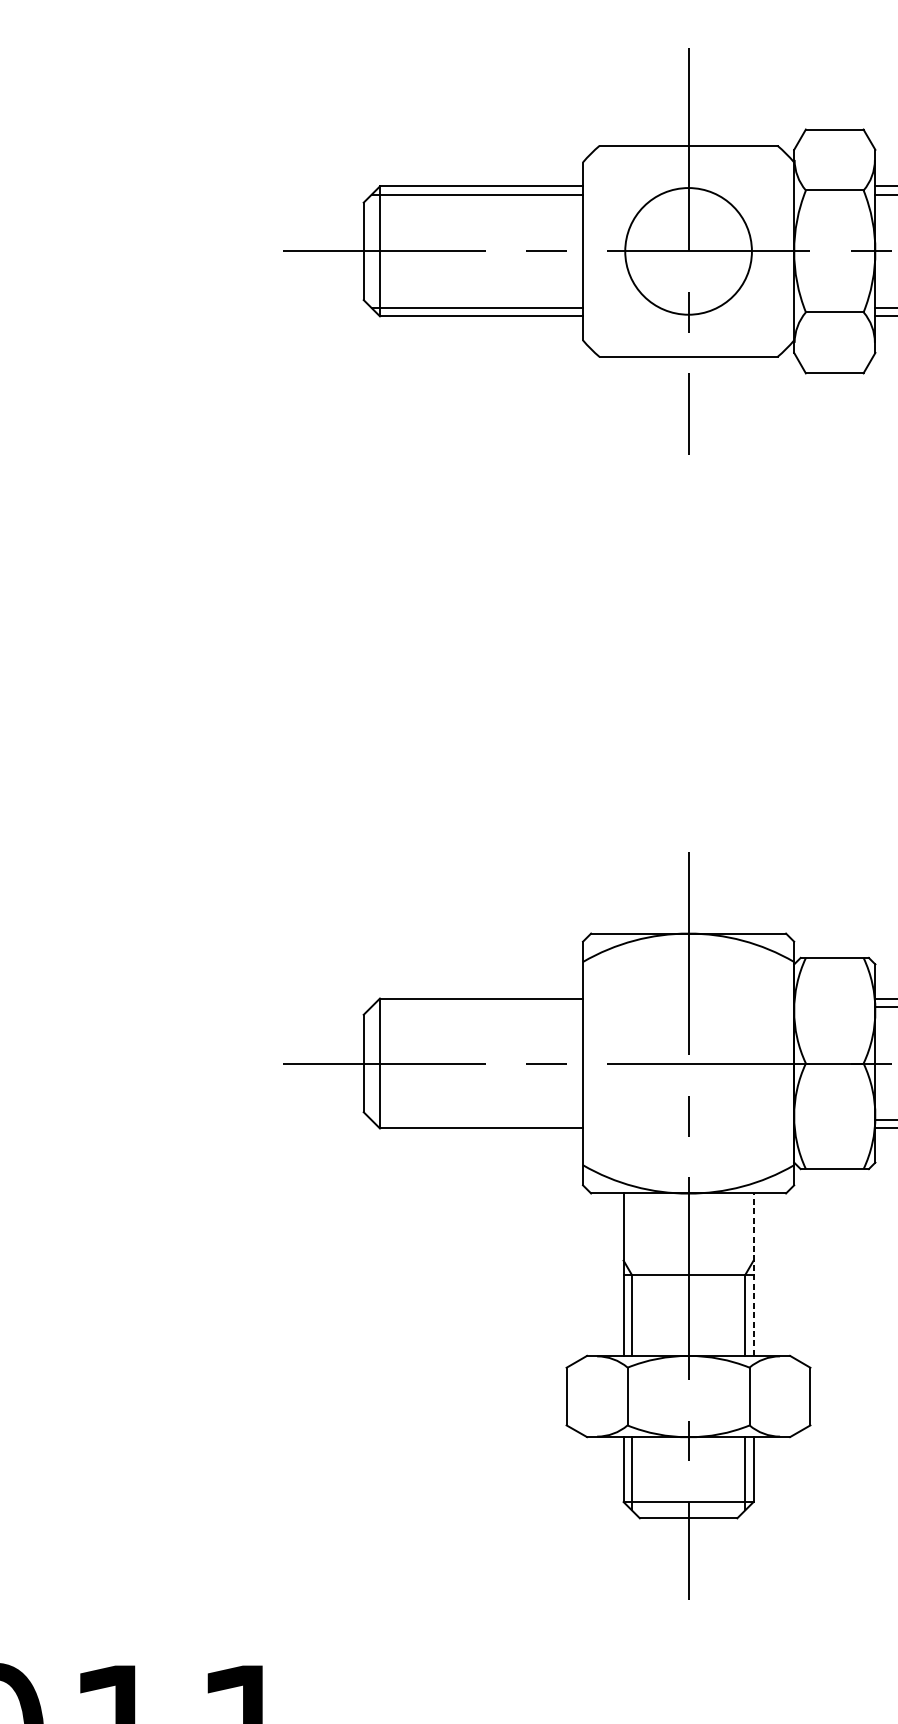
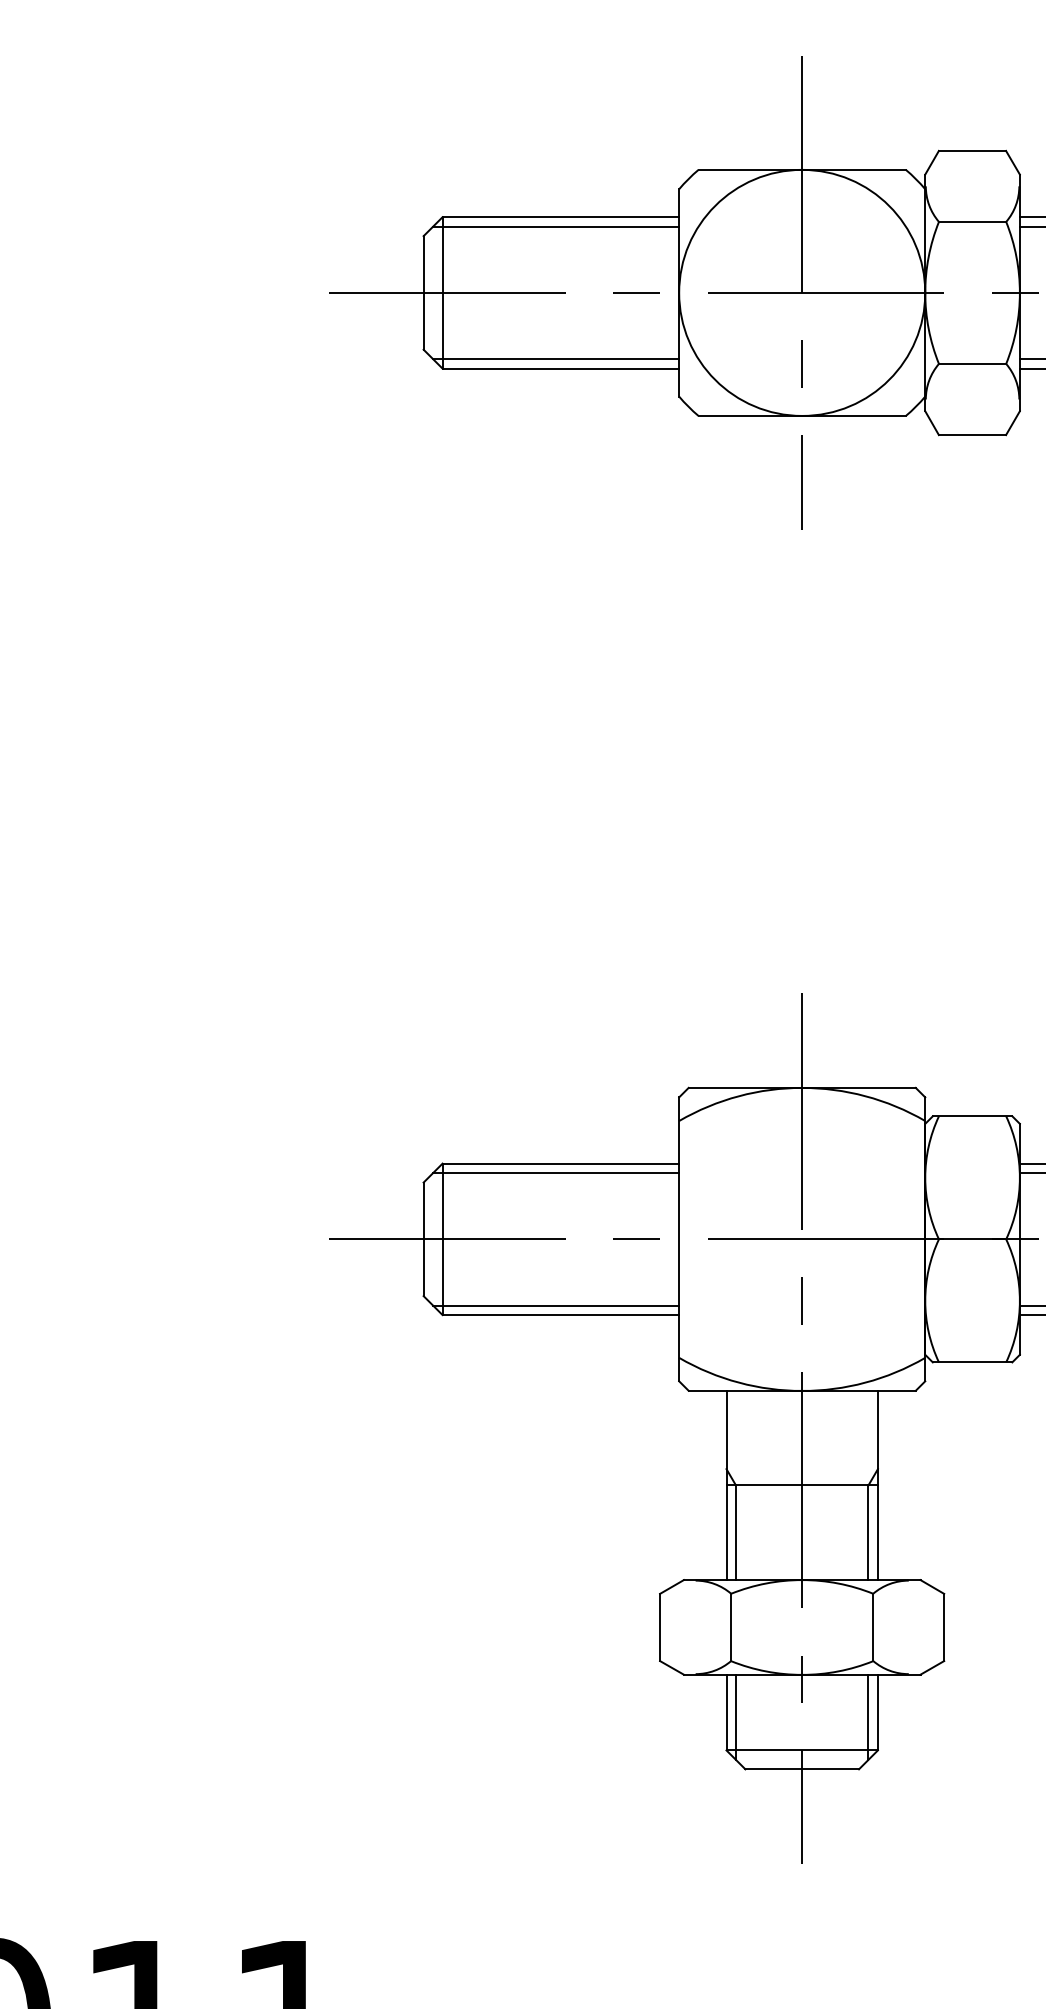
circle: (688, 251) -> (802, 292), size x1.67
line: (477, 1007) -> (556, 1173), added
line: (477, 1120) -> (556, 1305), added
line: (753, 1274) -> (877, 1485), dashed -> solid

